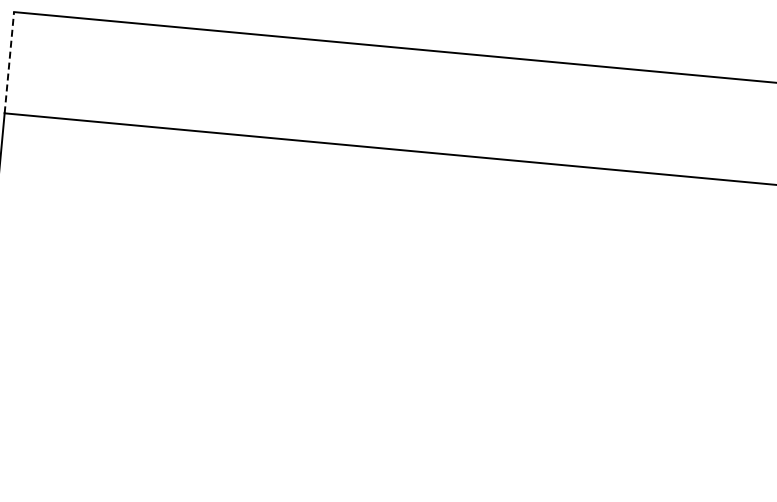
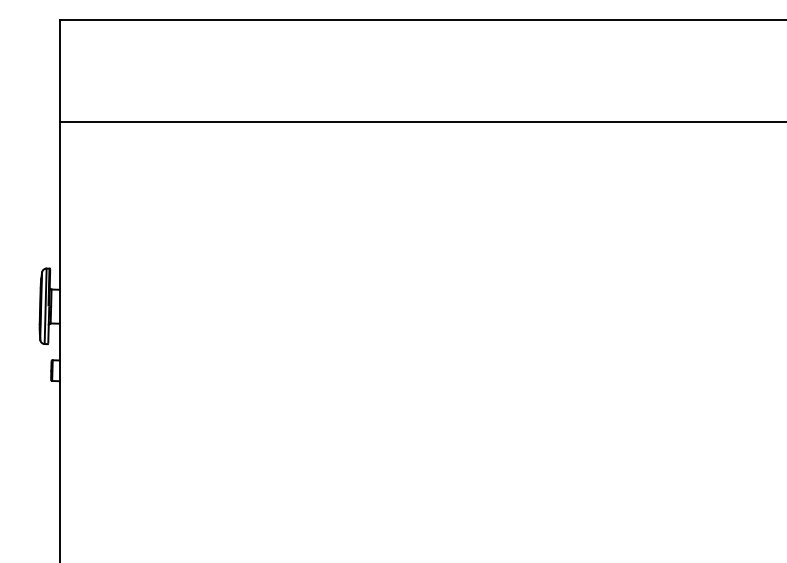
line: (9, 62) -> (59, 70), dashed -> solid

